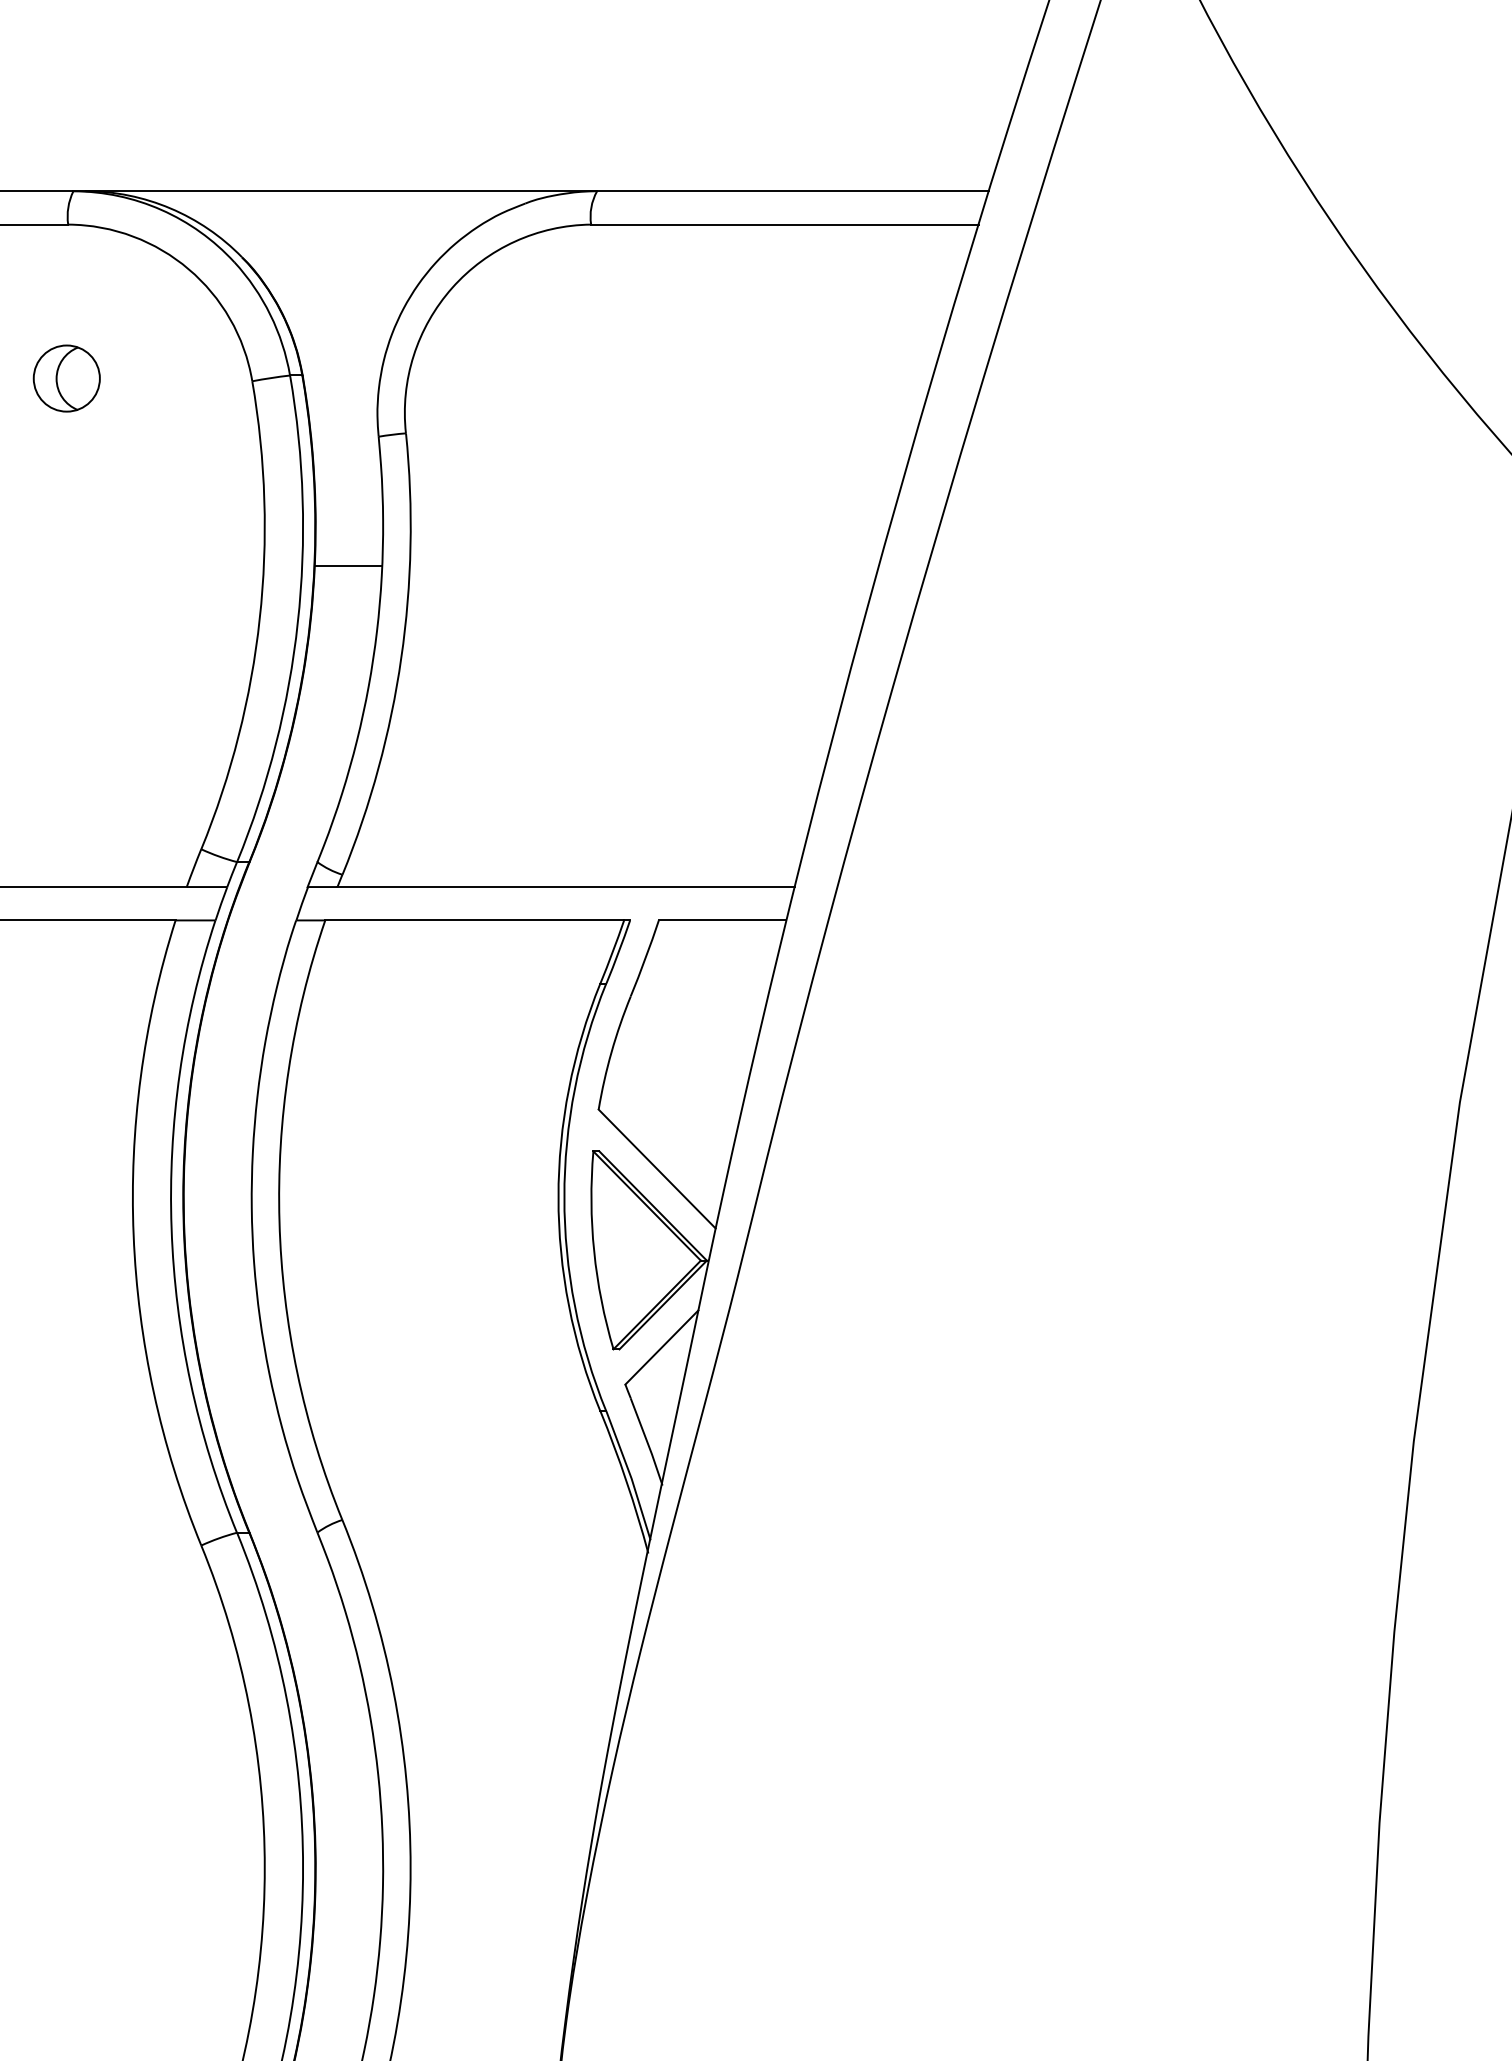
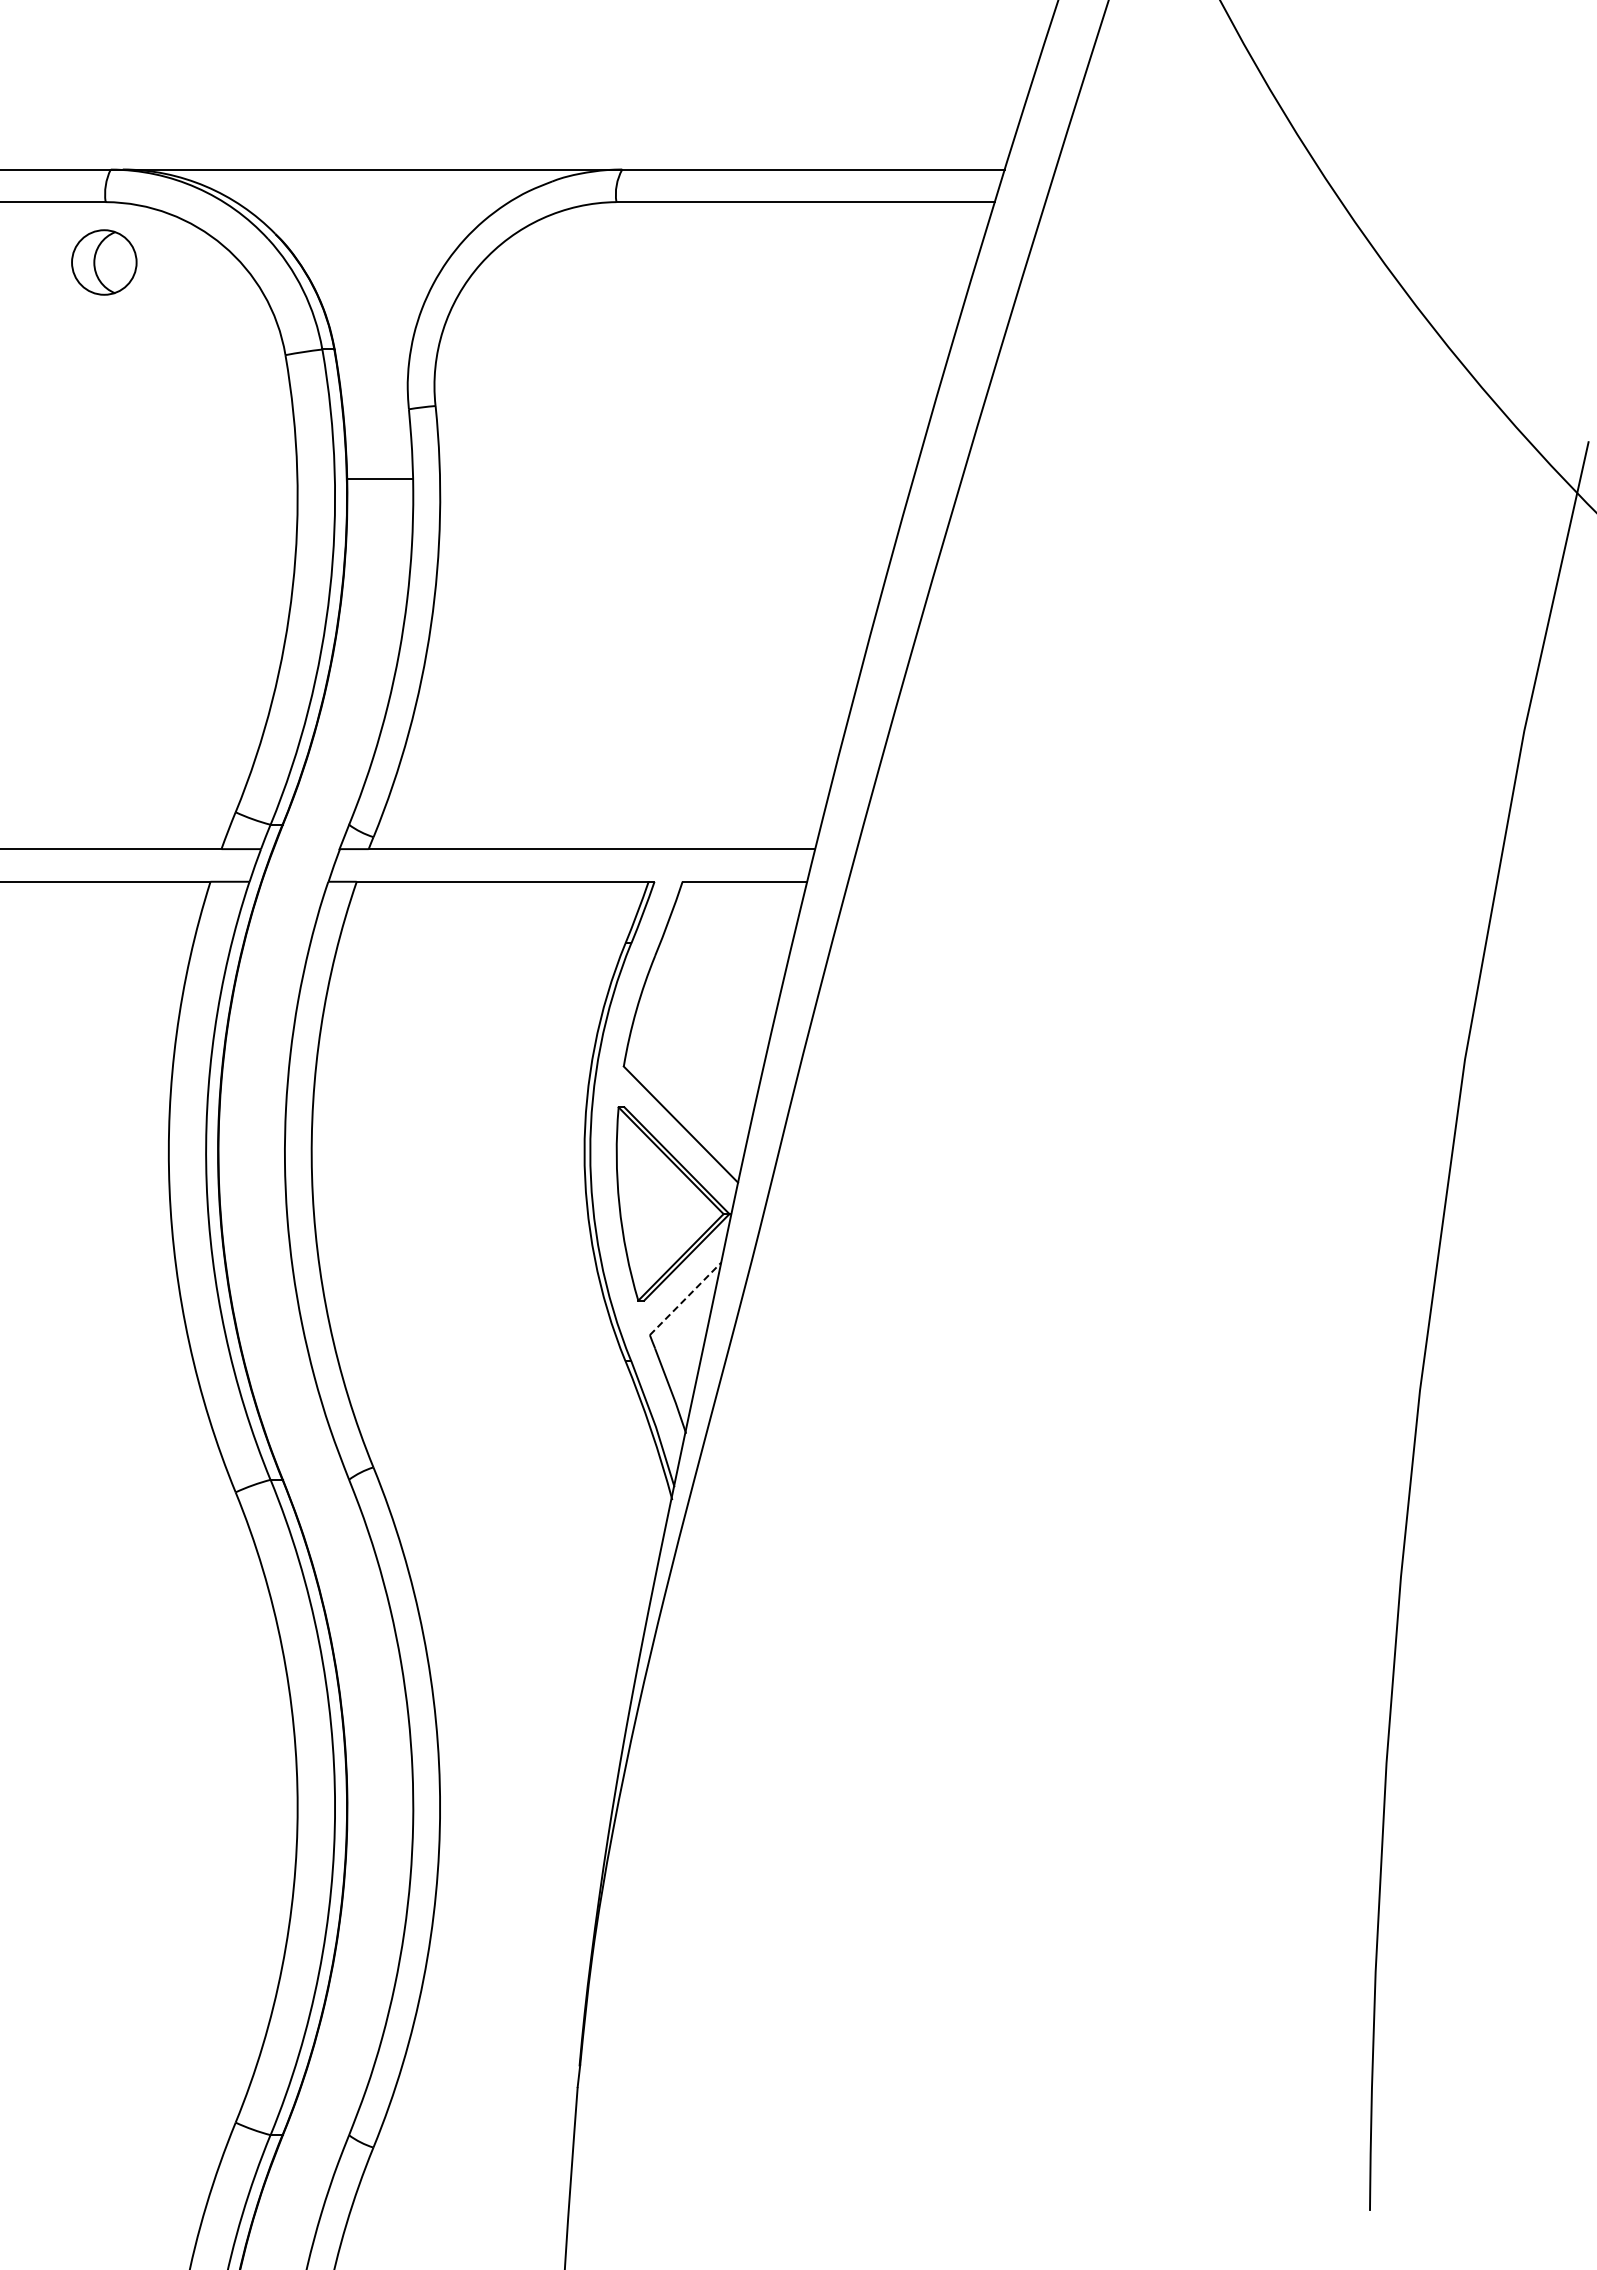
part: (67, 378) -> (104, 262), moved
line: (348, 565) -> (379, 478), moved
line: (661, 1347) -> (685, 1298), solid -> dashed

